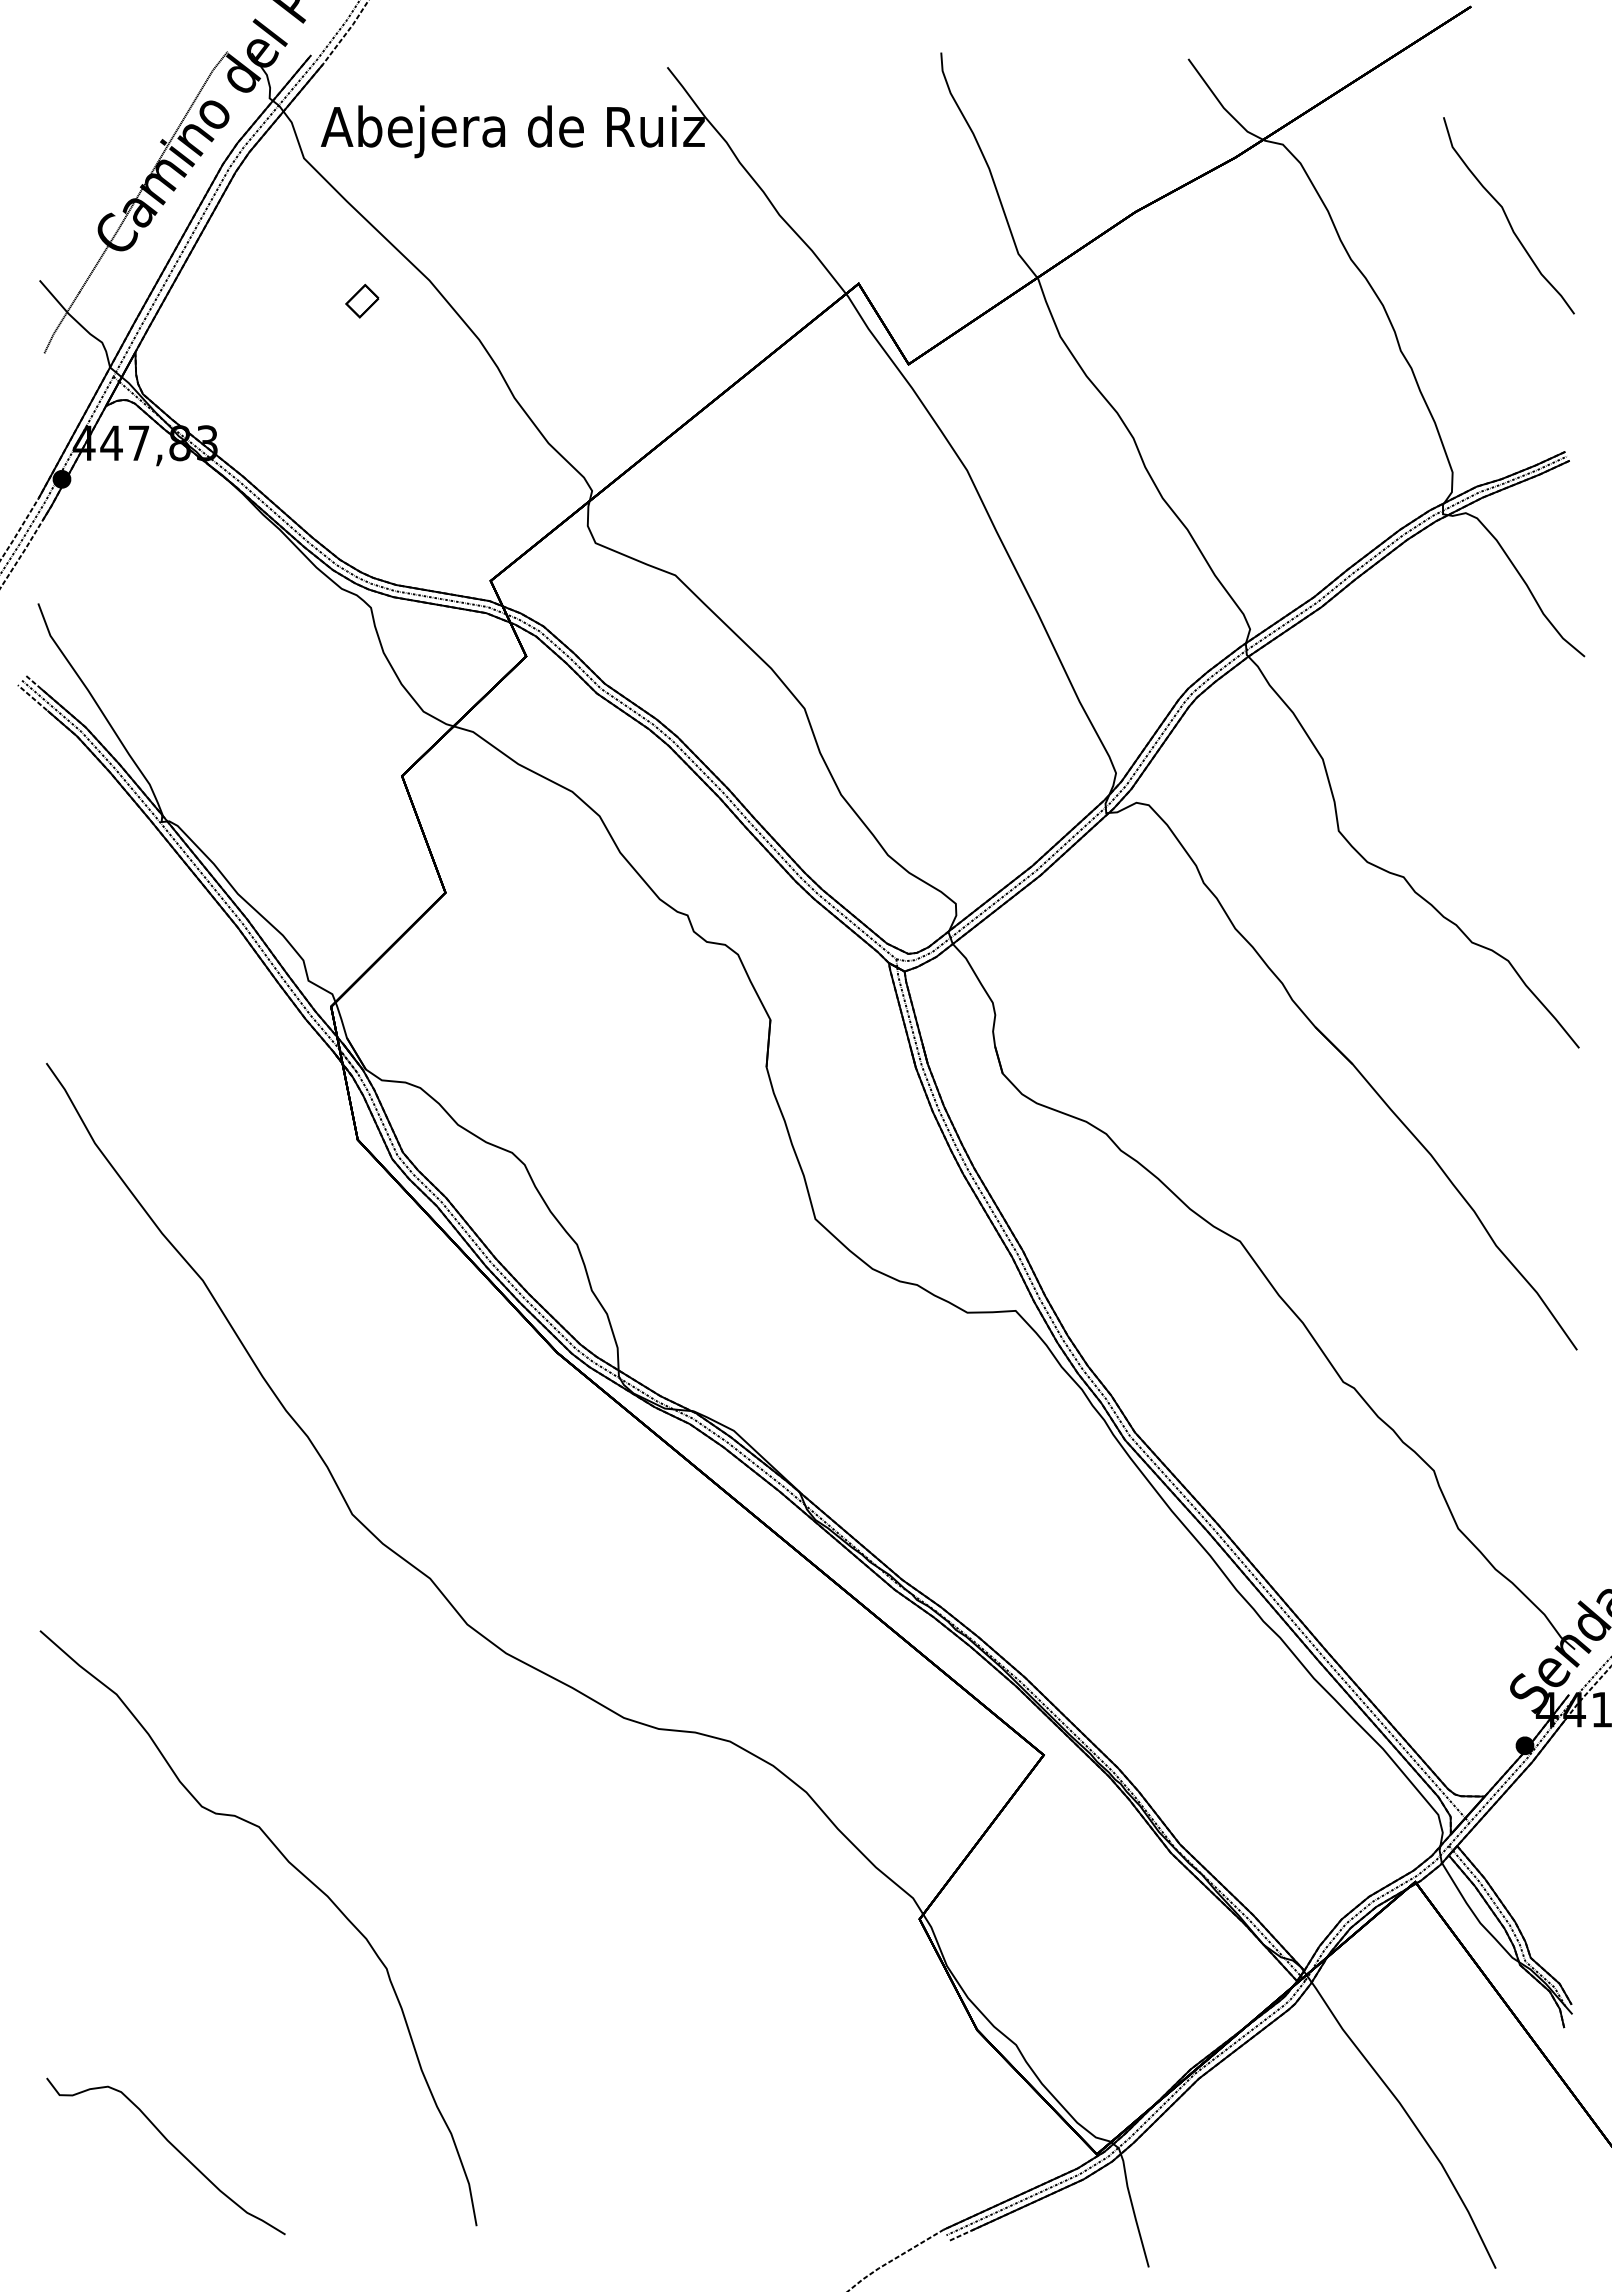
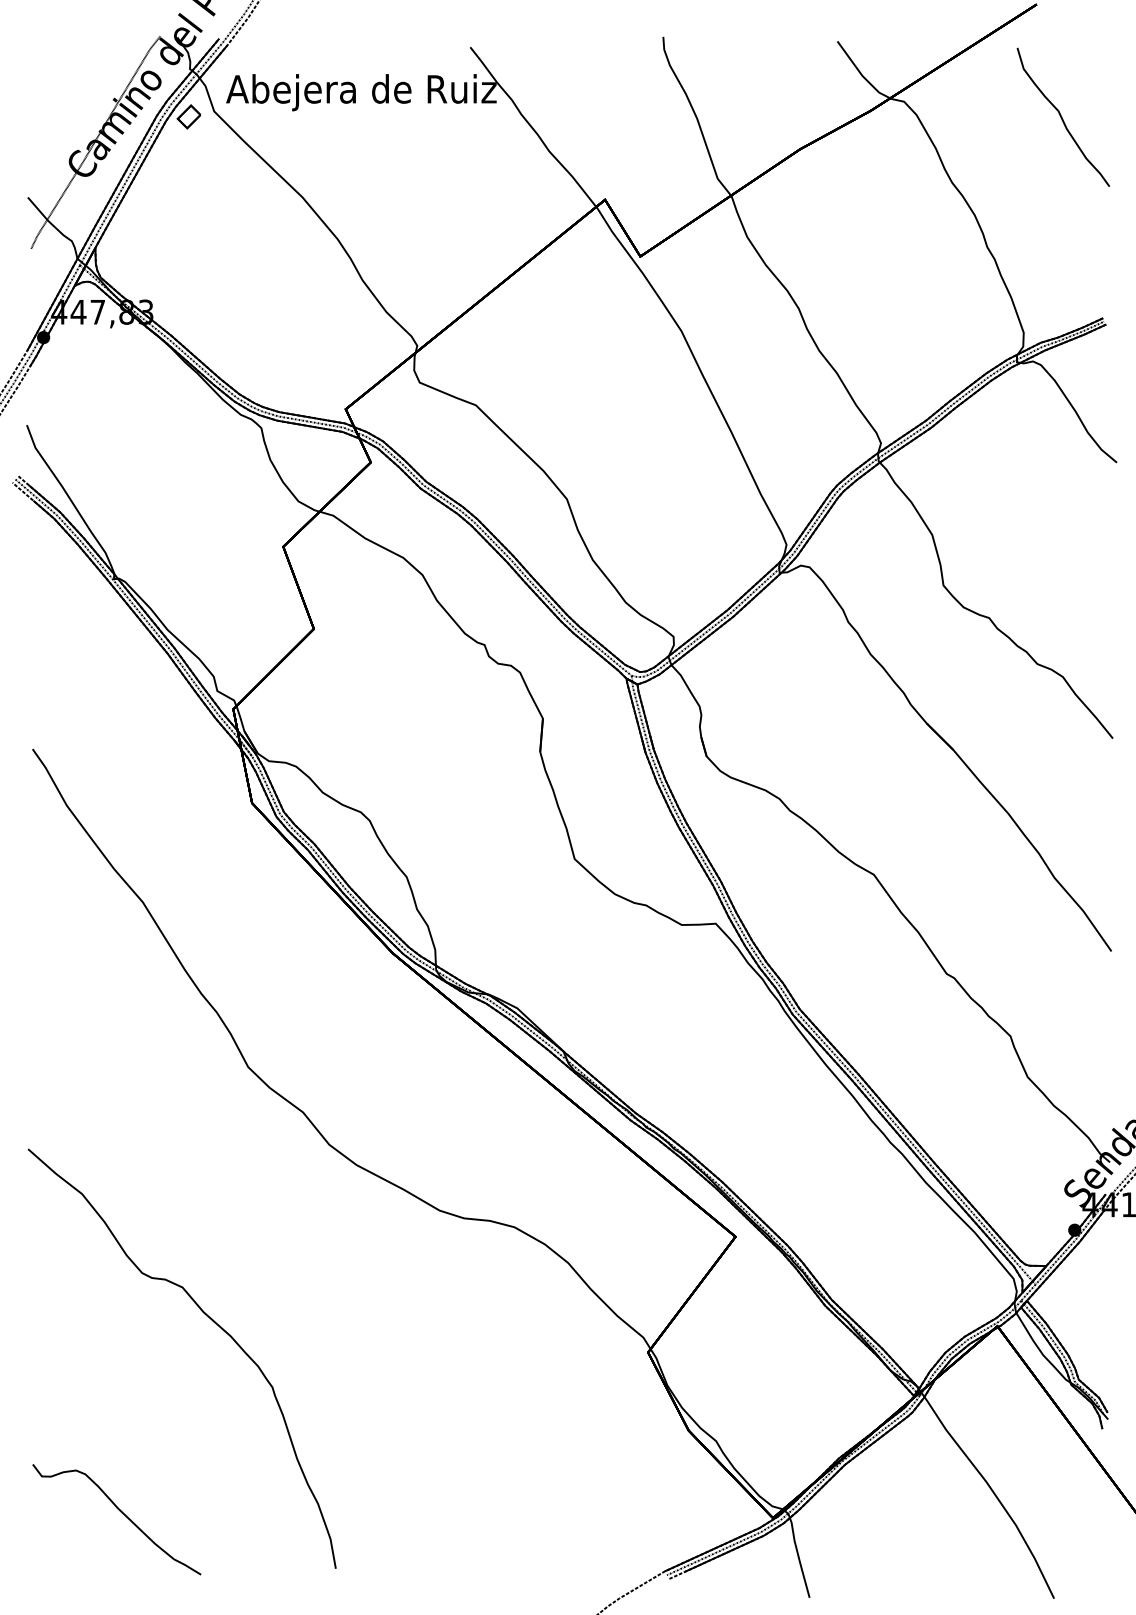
curve: (1507, 216) -> (1062, 117), moved
part: (362, 300) -> (189, 116), moved

